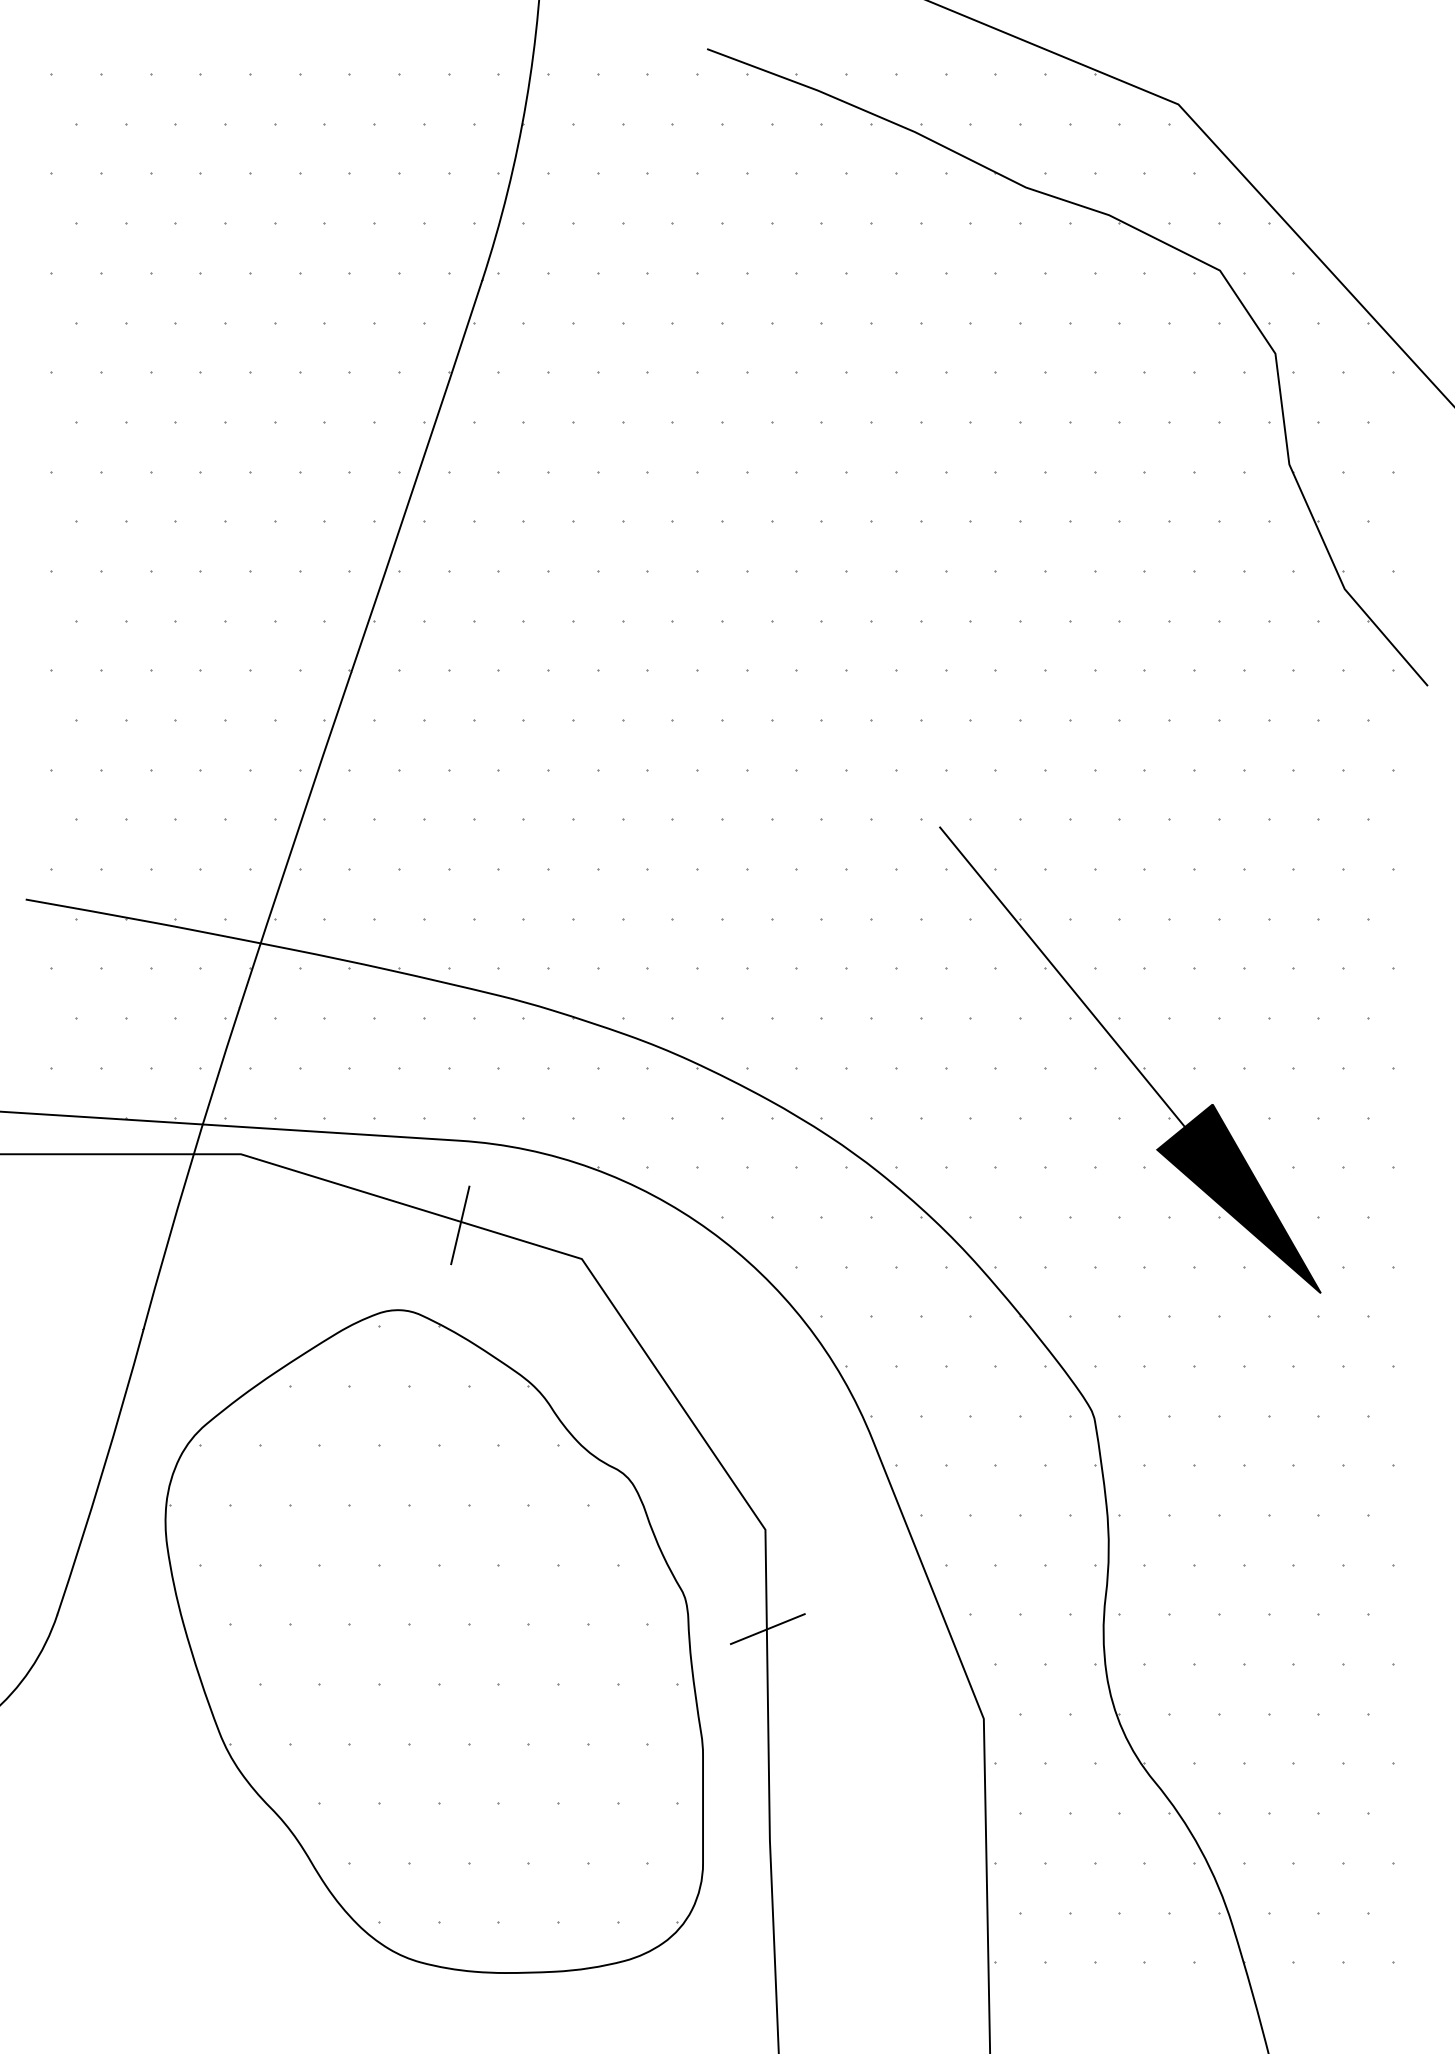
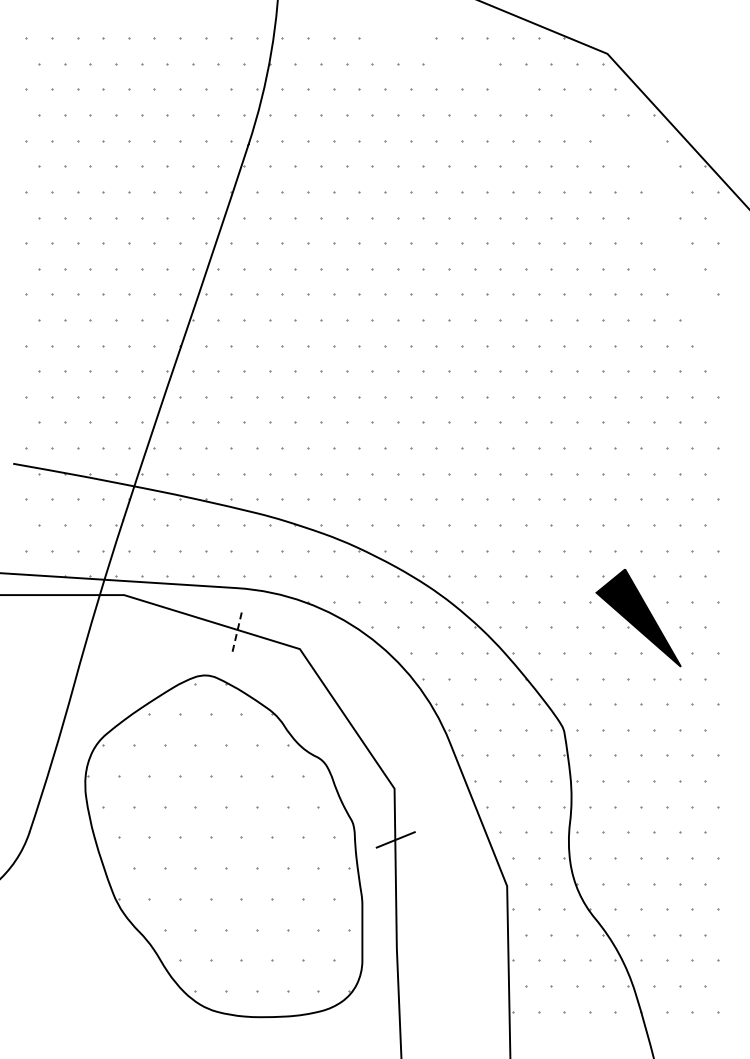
part: (1120, 225) -> (577, 116), removed
line: (1062, 976) -> (547, 503), removed
line: (460, 1224) -> (237, 631), solid -> dashed

